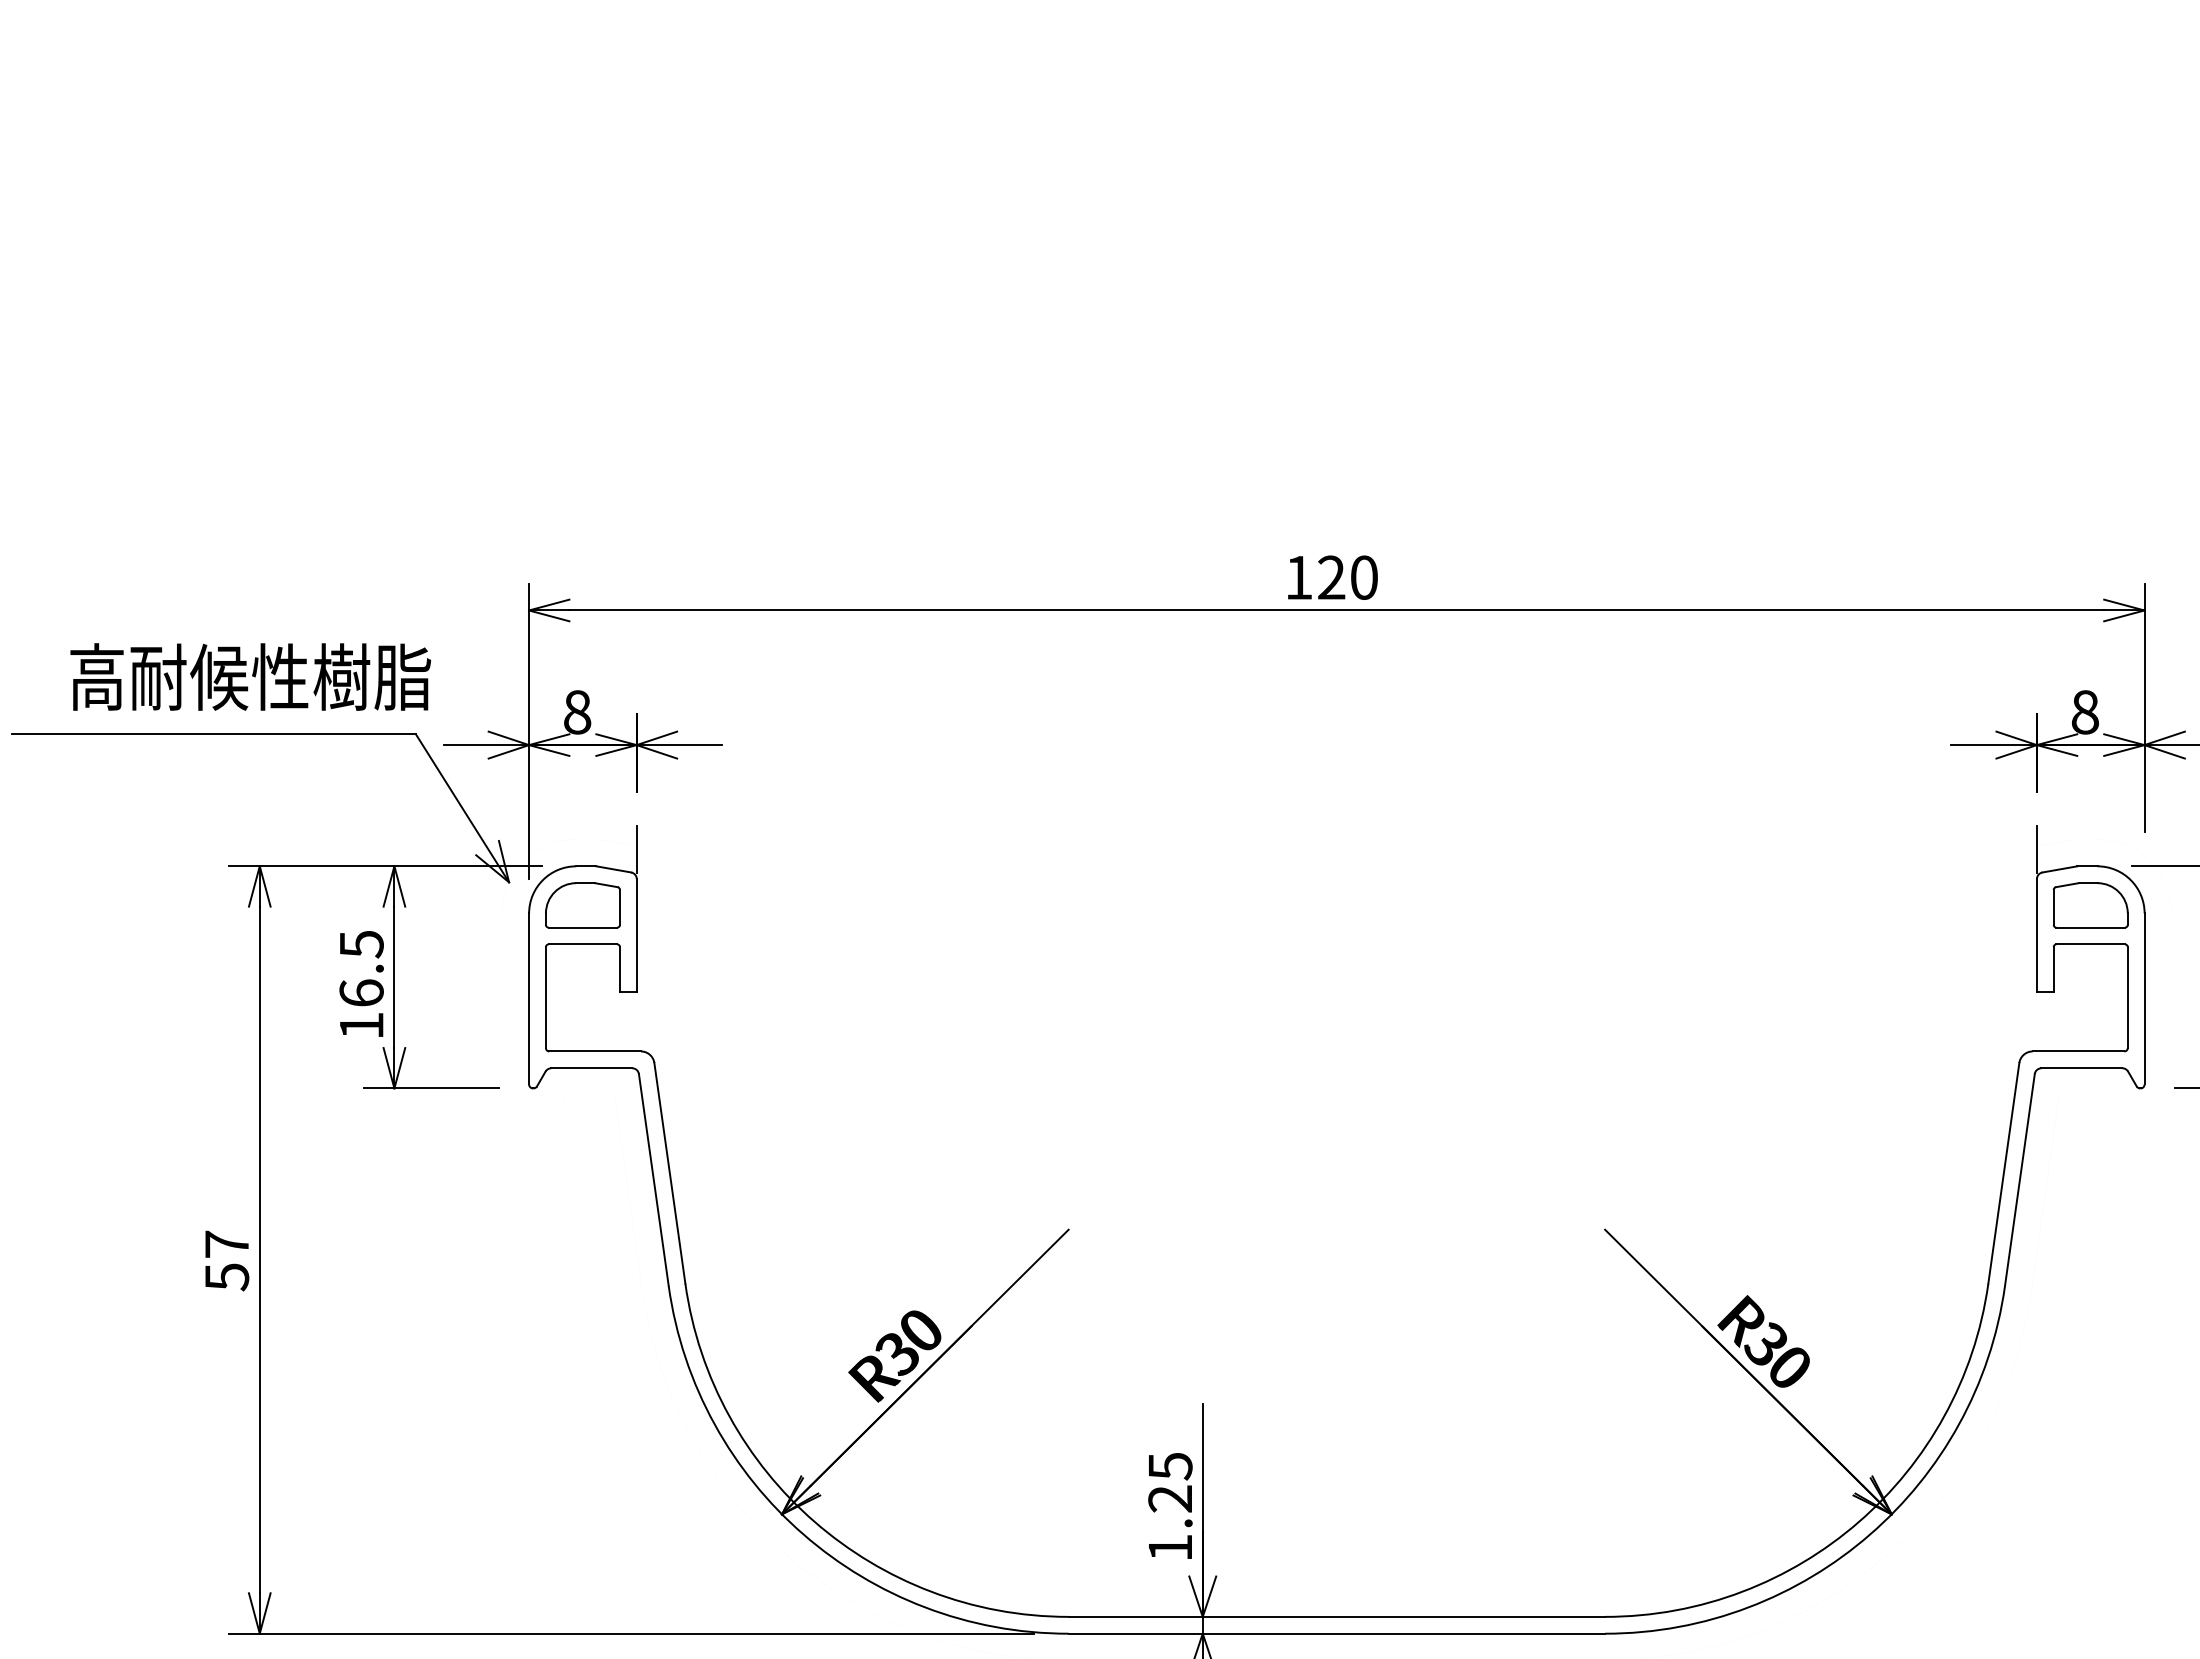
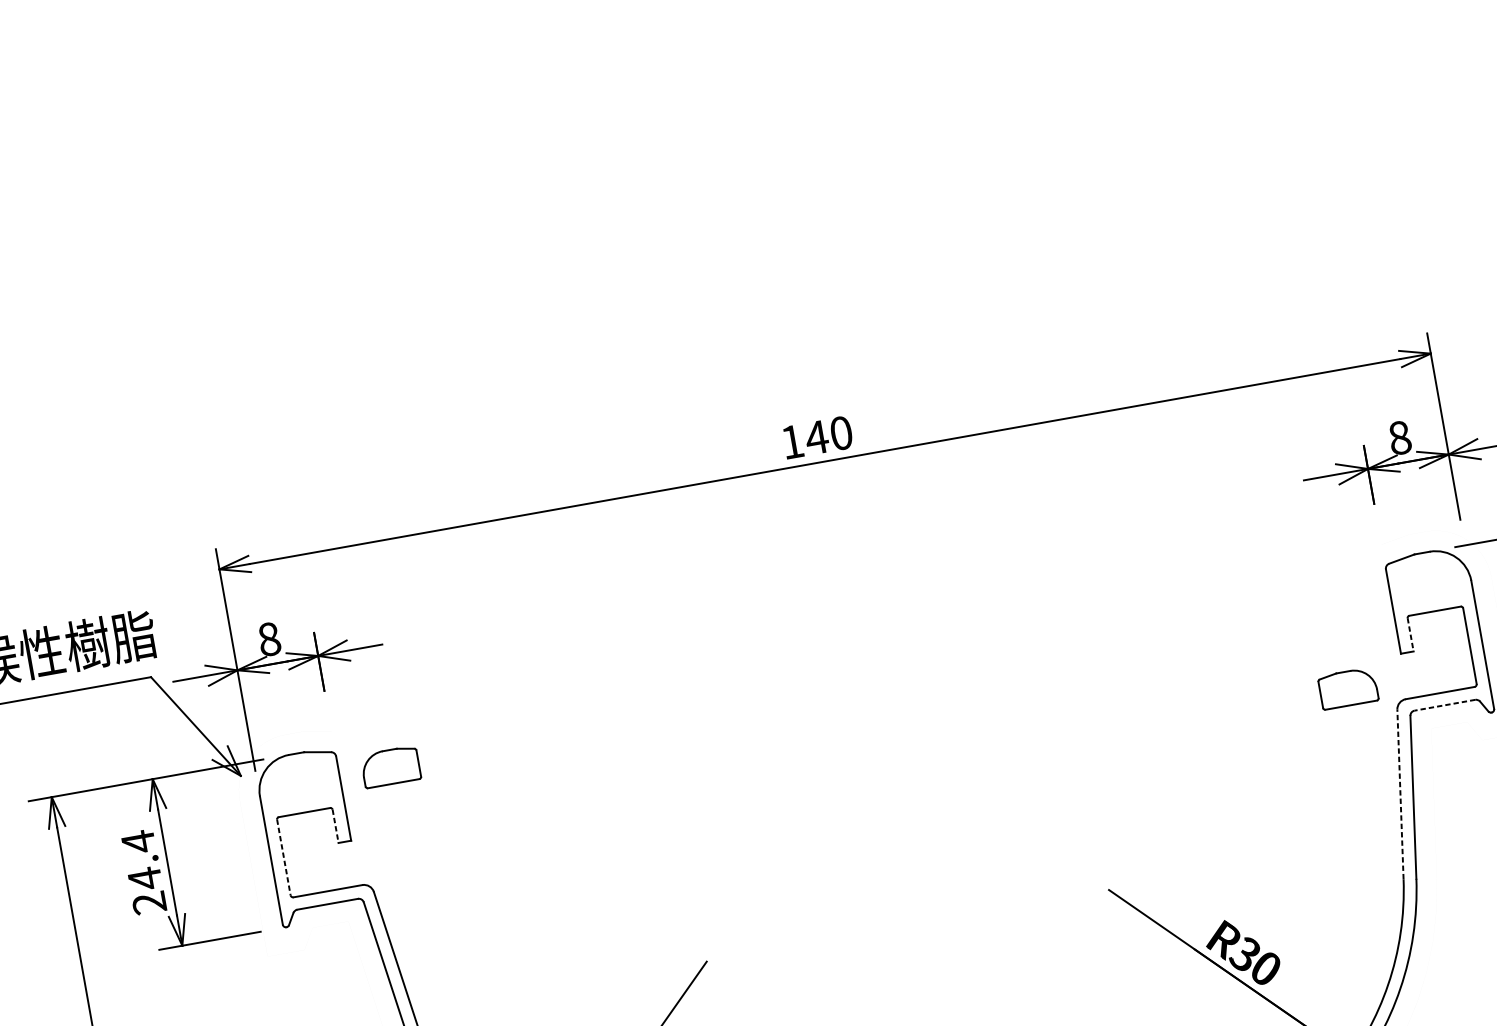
text: (1331, 577) -> (816, 437), 120 -> 140
line: (636, 849) -> (331, 734), removed
line: (2036, 849) -> (1381, 547), removed
part: (582, 905) -> (390, 767), moved
part: (2090, 905) -> (1348, 688), moved
line: (619, 969) -> (335, 826), solid -> dashed
line: (2053, 969) -> (1410, 634), solid -> dashed
text: (361, 984) -> (143, 872), 16.5 -> 24.4
line: (545, 998) -> (283, 858), solid -> dashed
line: (2081, 1068) -> (1444, 705), solid -> dashed
line: (2003, 1172) -> (1400, 793), solid -> dashed

